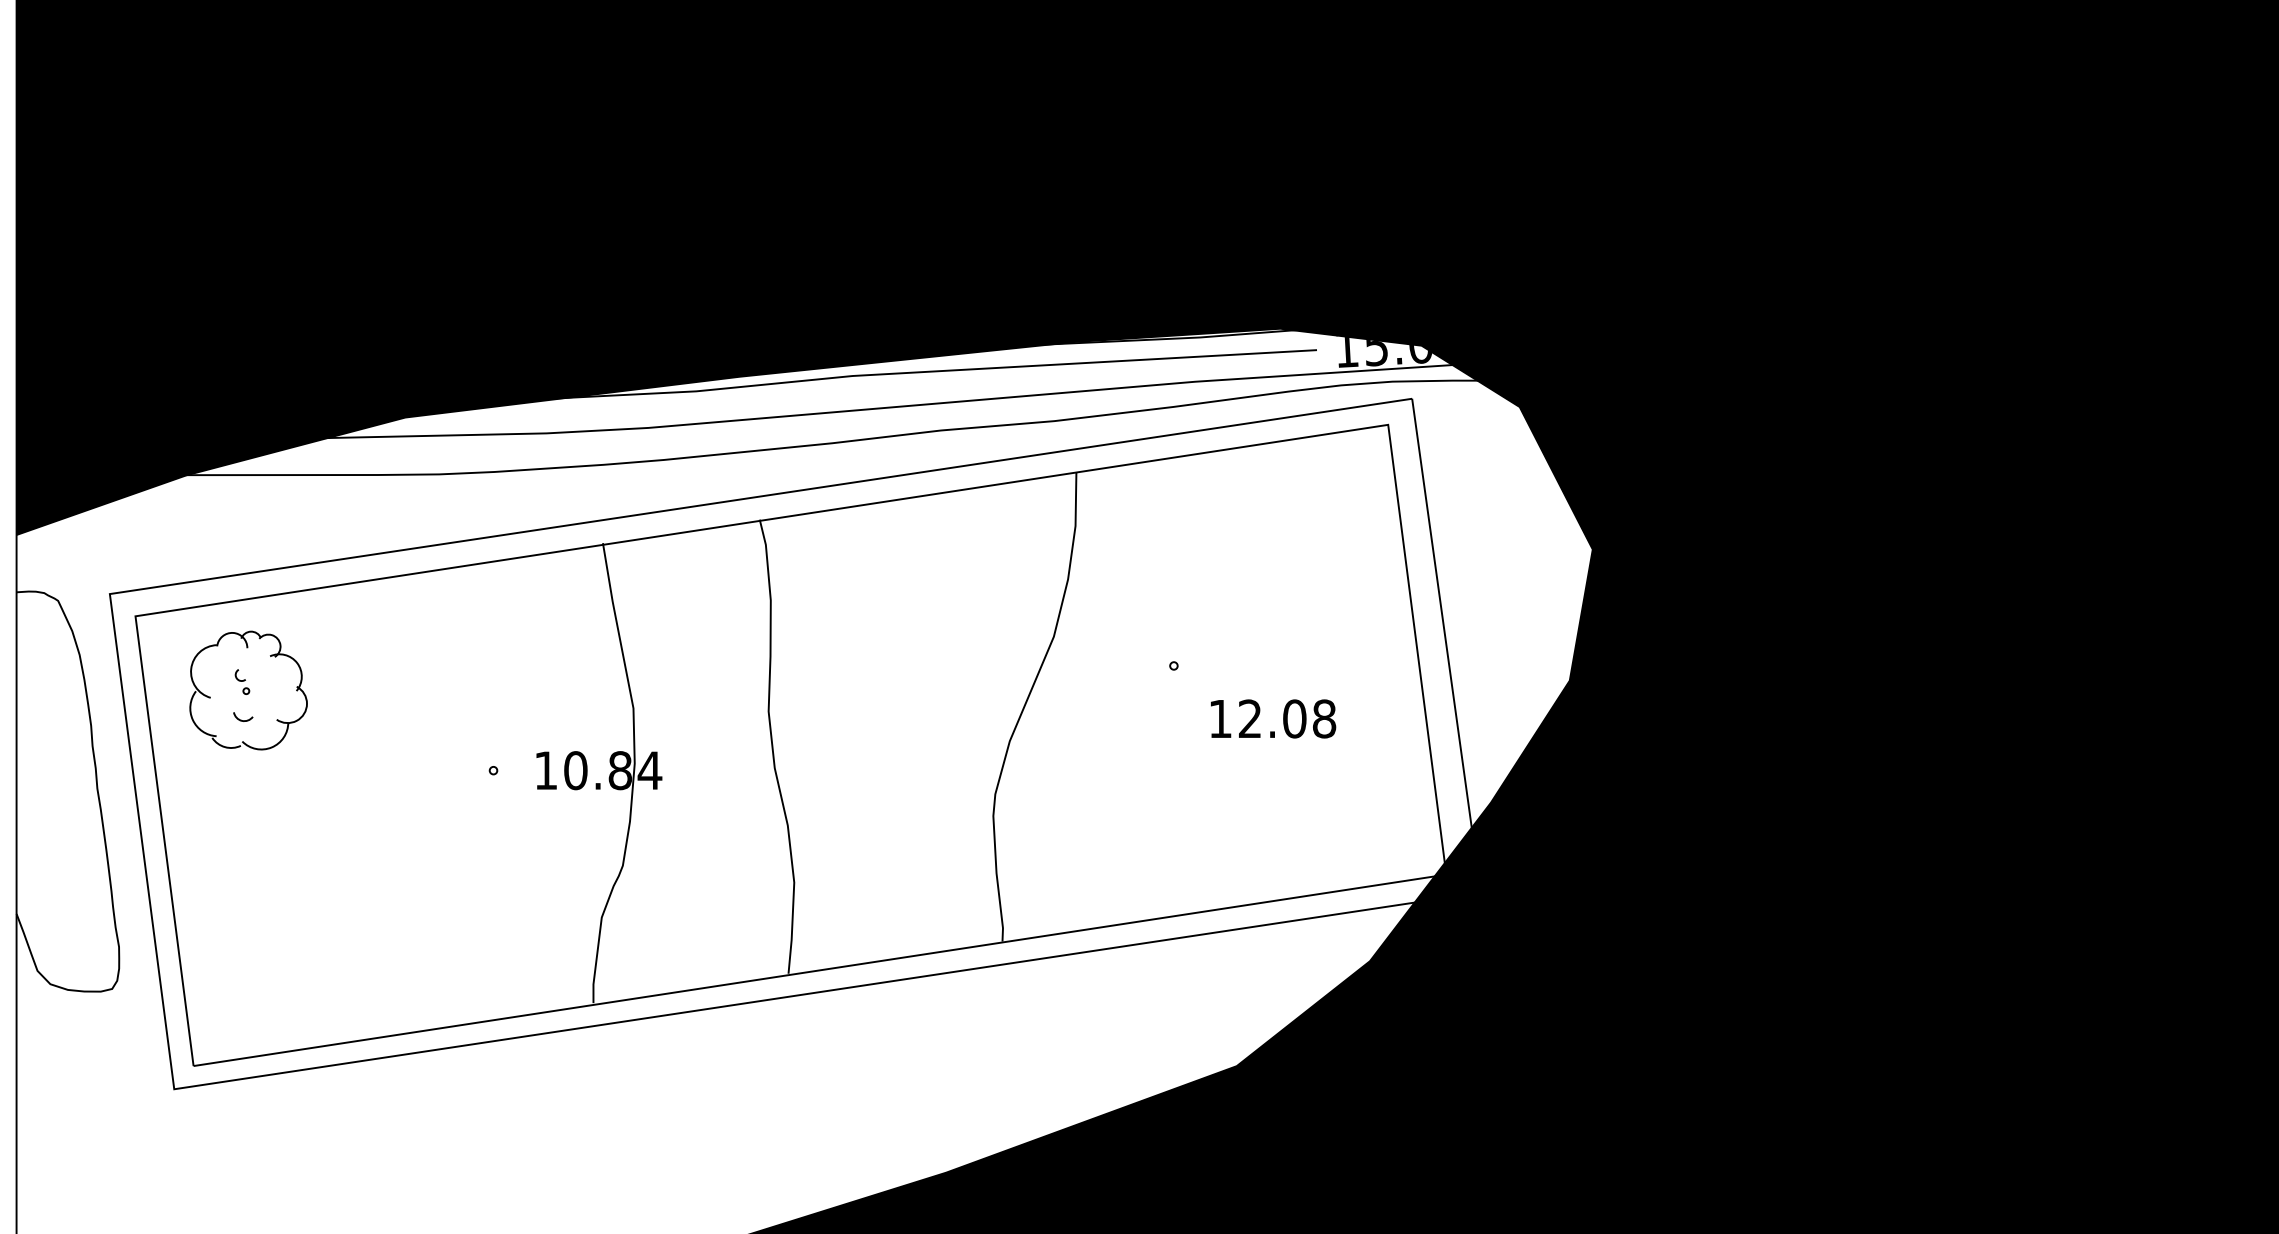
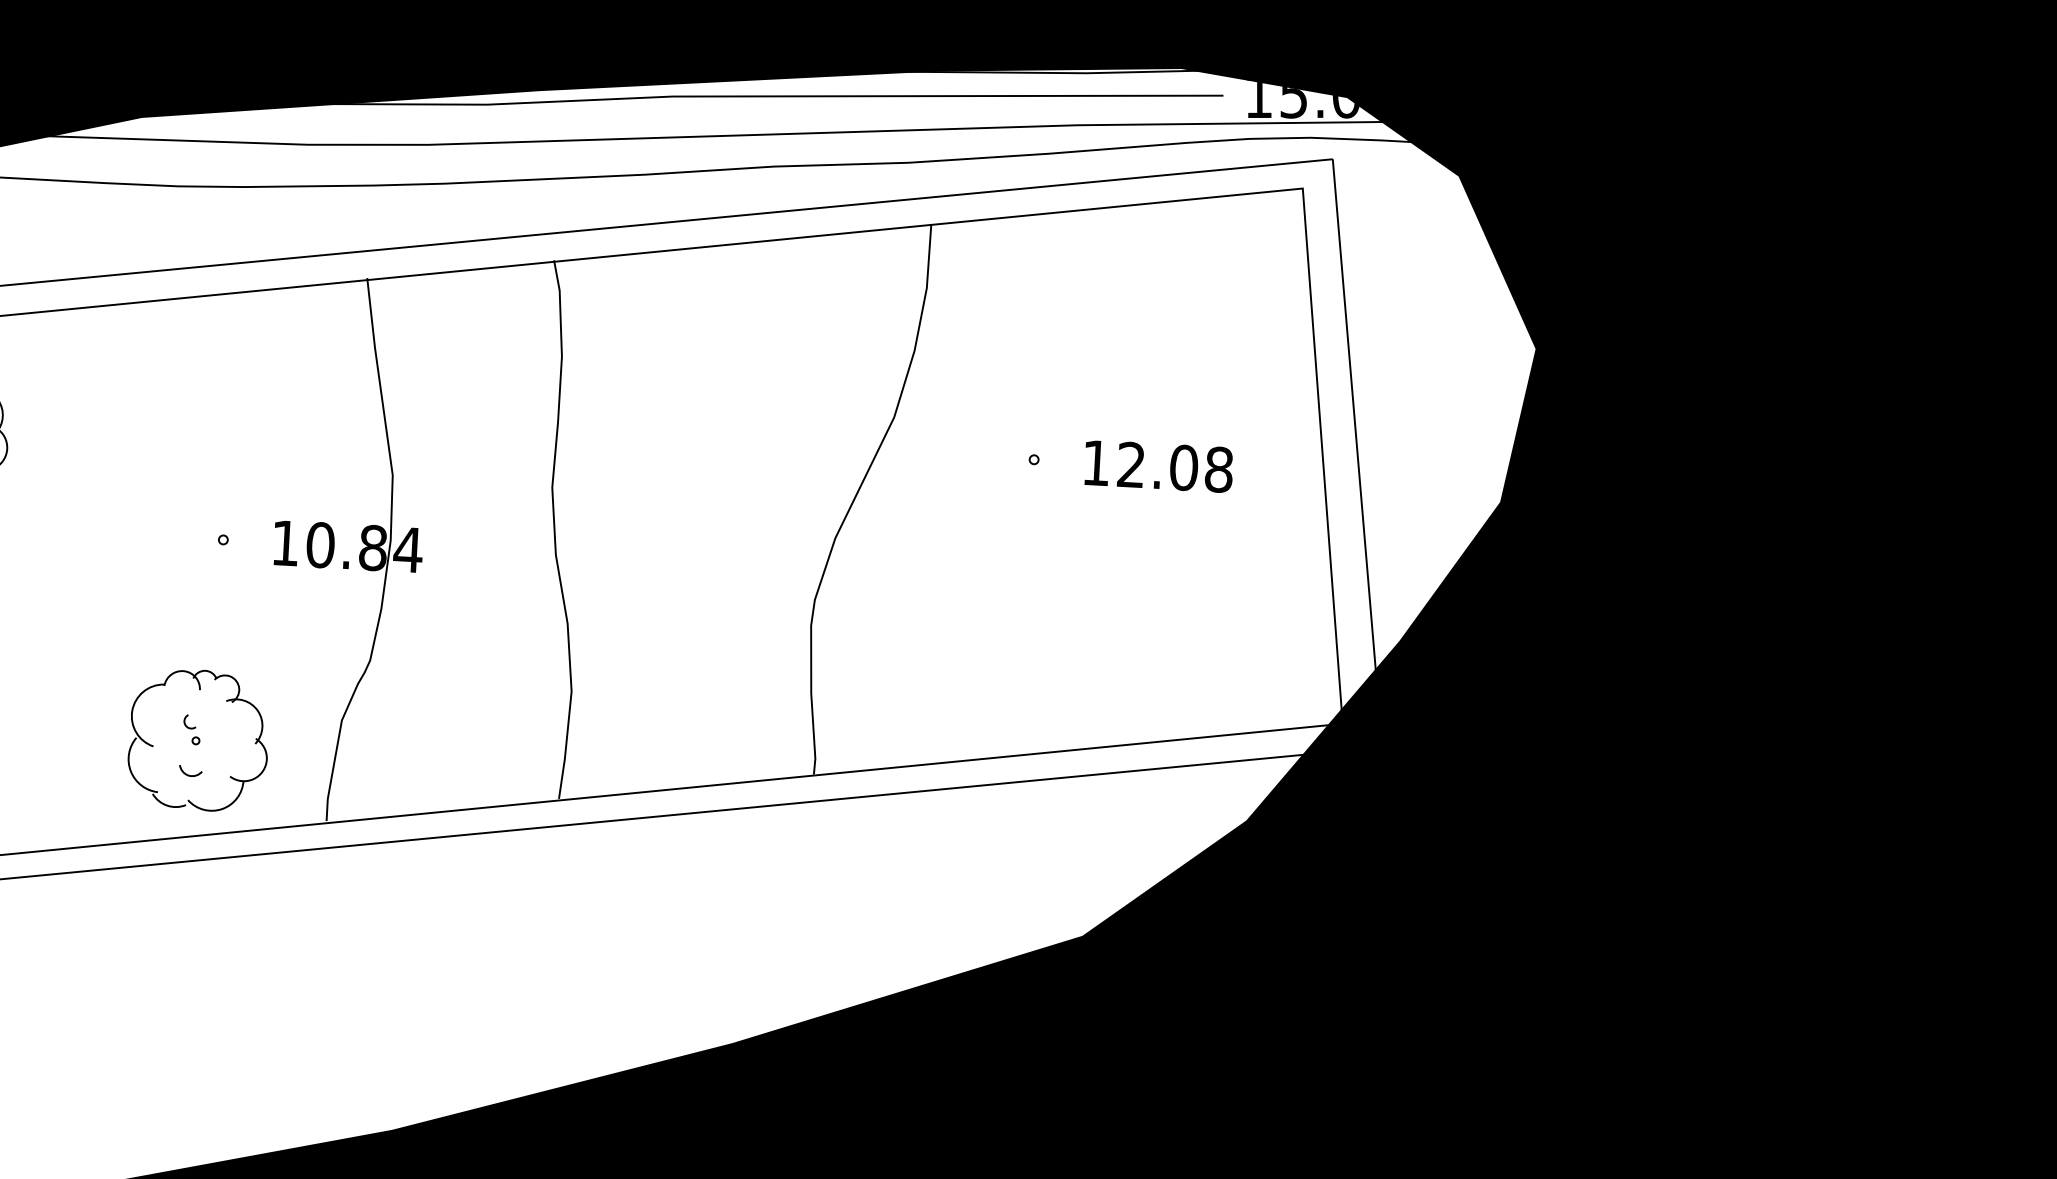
text: (1273, 718) -> (1158, 465), moved
part: (481, 940) -> (198, 739), added

